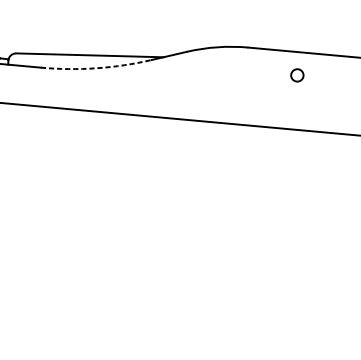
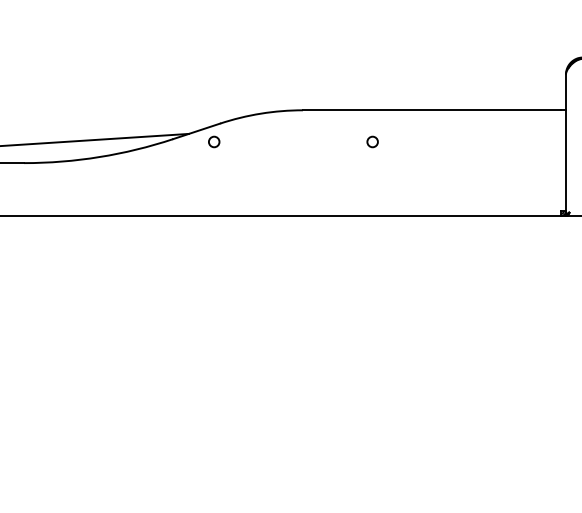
circle: (181, 64) -> (214, 141), added
arc: (96, 68) -> (99, 157), dashed -> solid
circle: (297, 75) -> (372, 141), size x0.62

